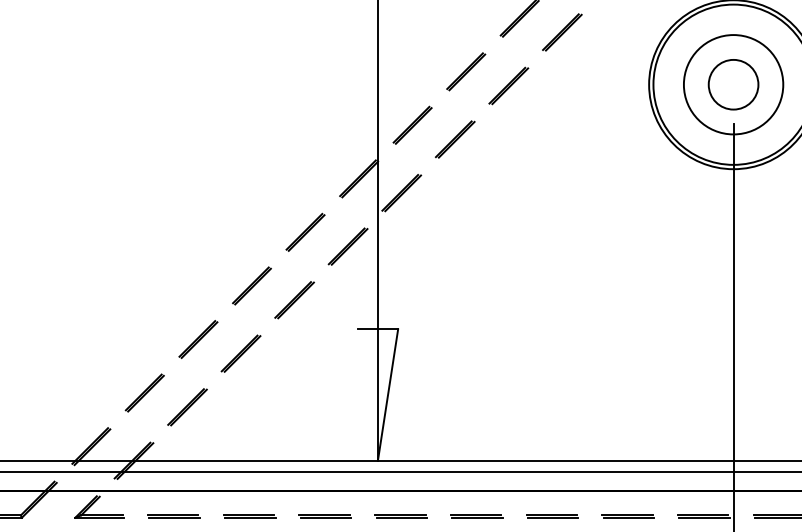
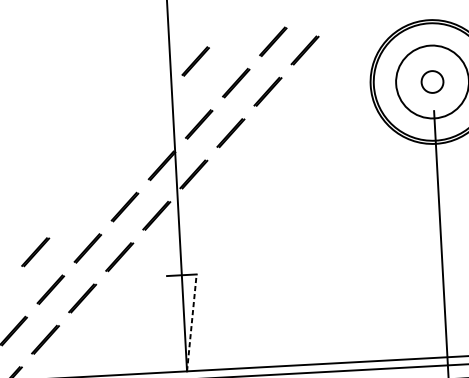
line: (412, 38) -> (195, 60), added
circle: (733, 84) -> (432, 81), size x0.6
line: (180, 287) -> (35, 252), added
line: (388, 394) -> (192, 322), solid -> dashed

